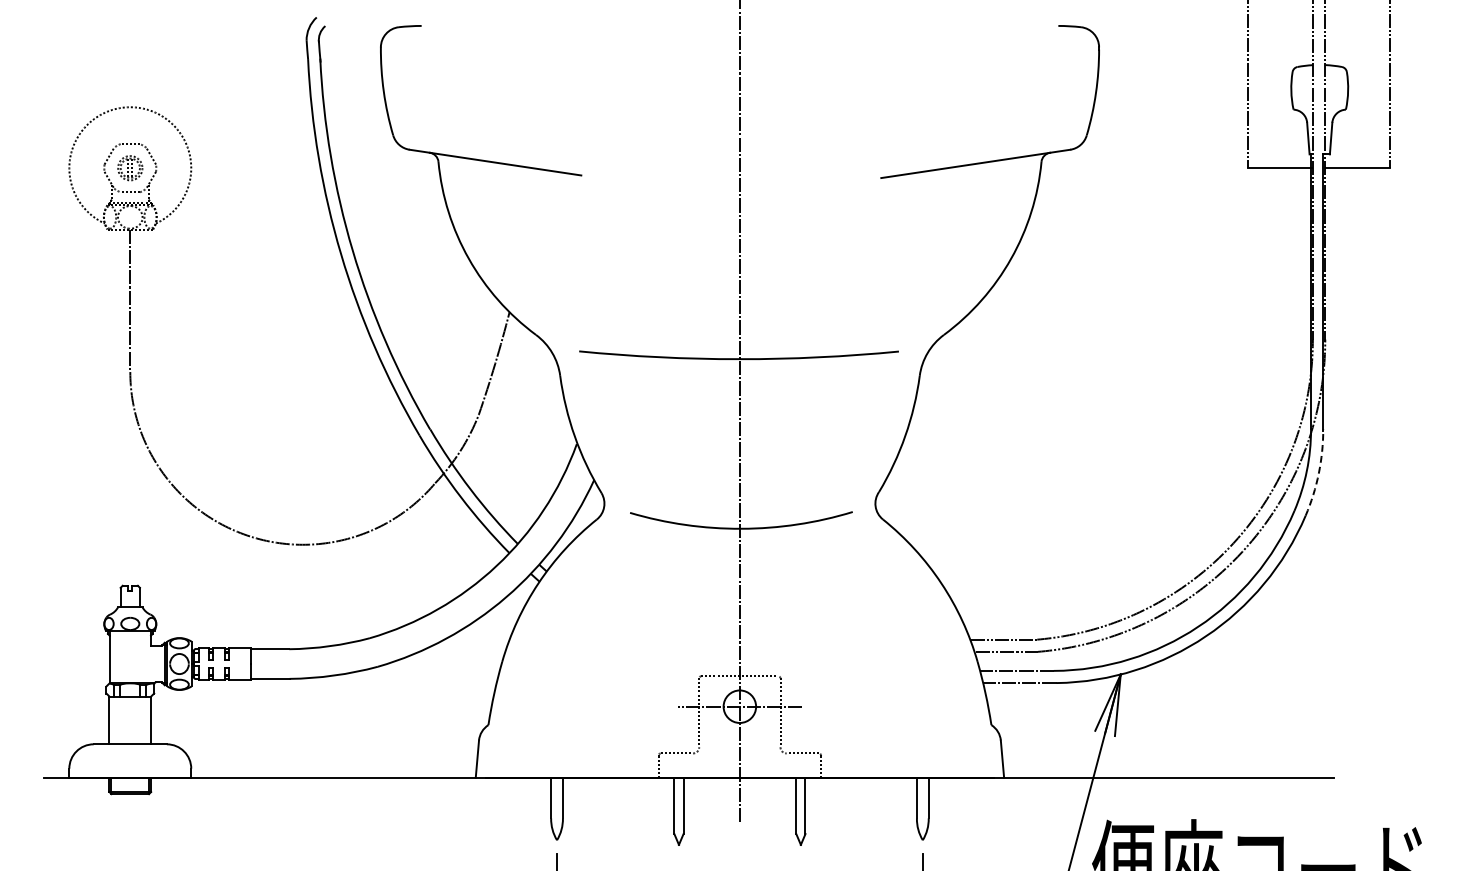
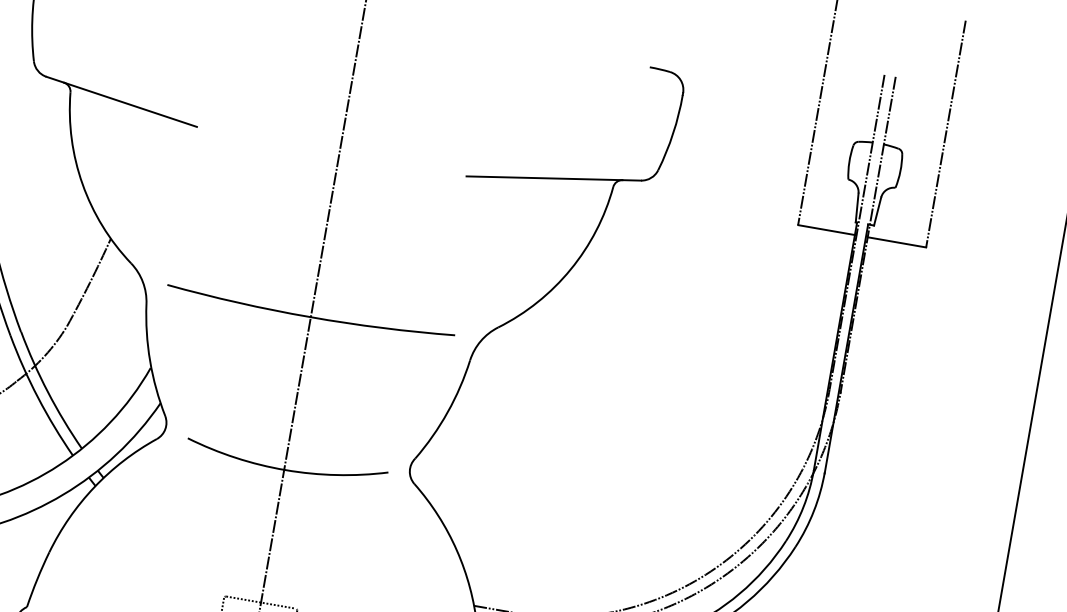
arc: (1318, 473) -> (813, 510), dashed -> solid

